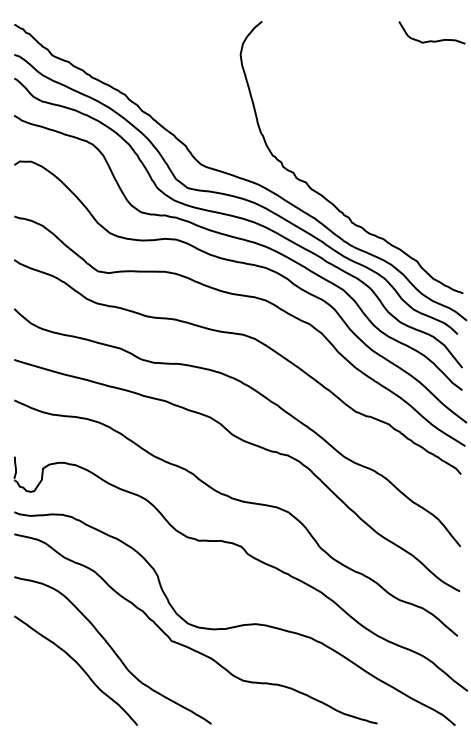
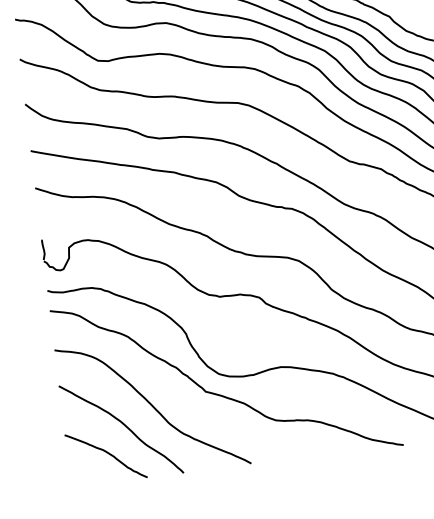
curve: (58, 695) -> (107, 454), added

